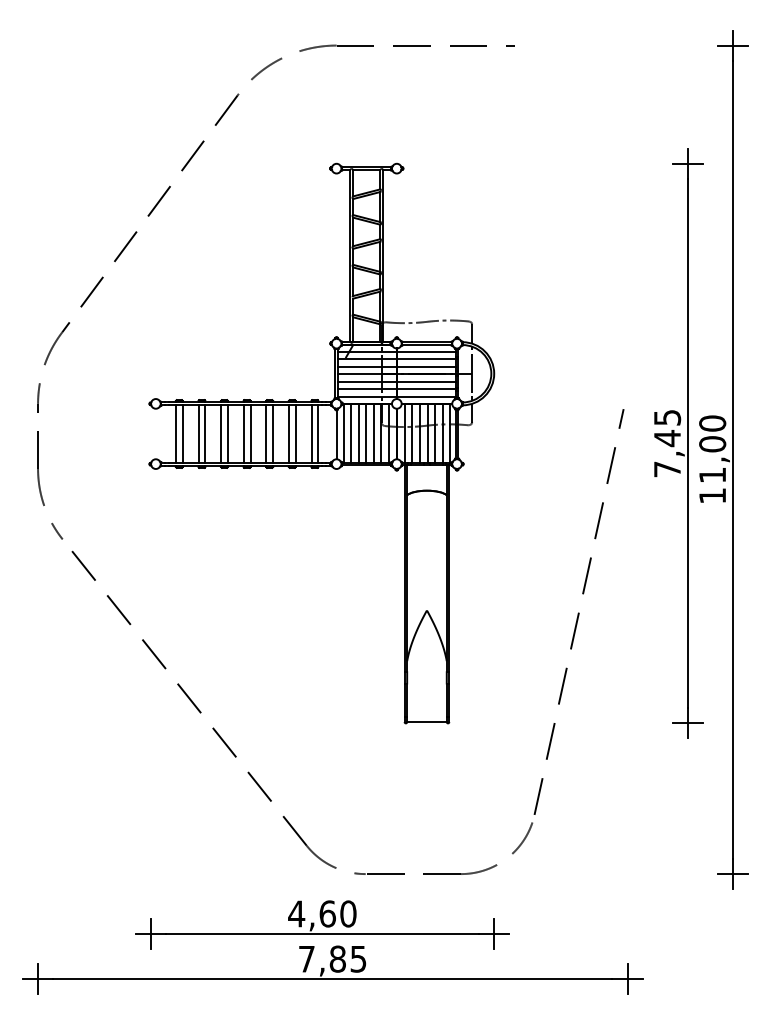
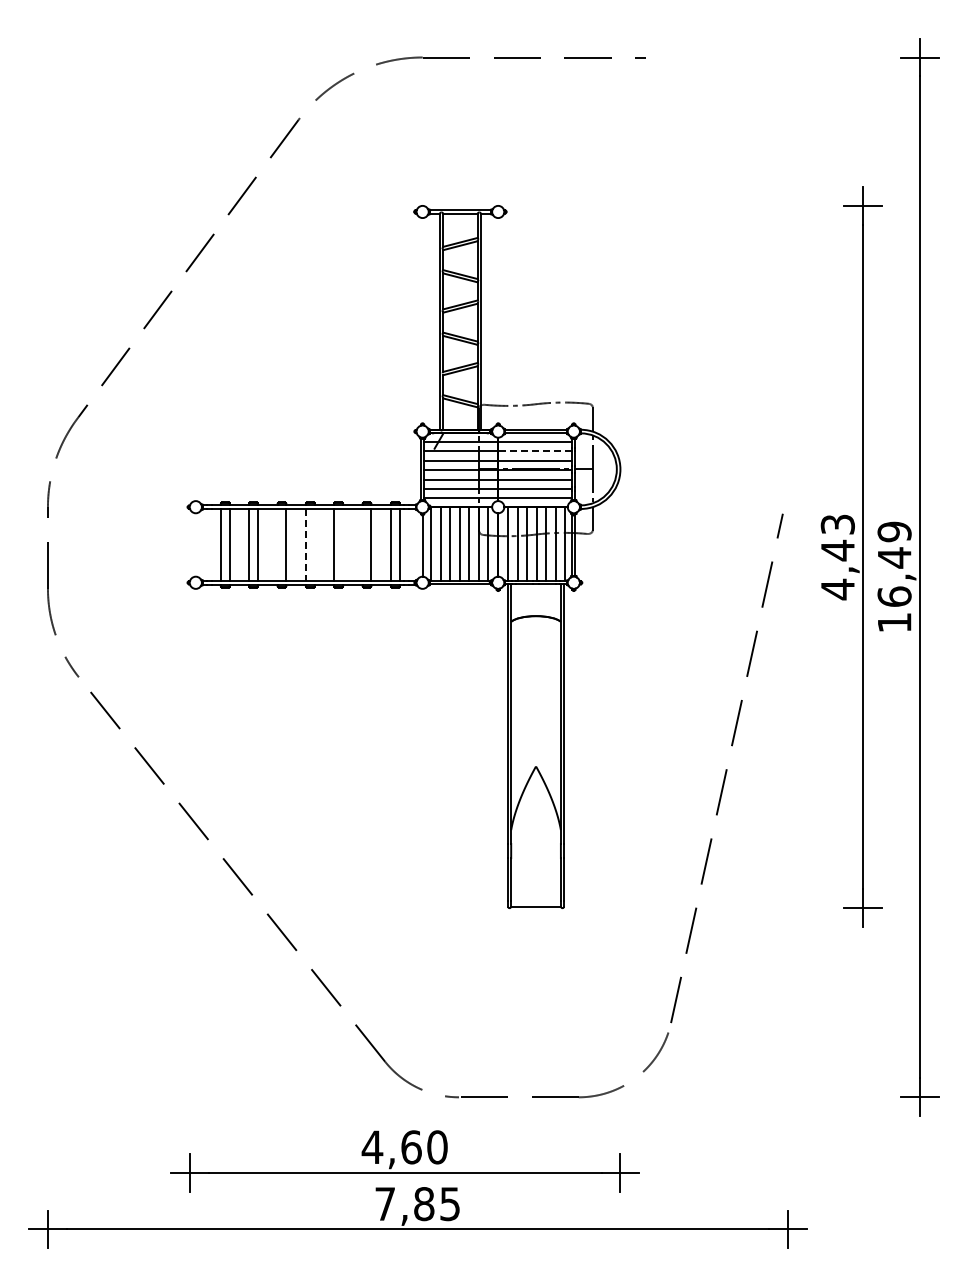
line: (426, 359) -> (535, 451), solid -> dashed
line: (220, 433) -> (277, 544), removed
line: (250, 433) -> (314, 544), removed
line: (272, 433) -> (342, 544), removed
line: (288, 433) -> (362, 544), removed
line: (244, 434) -> (306, 545), solid -> dashed
text: (667, 443) -> (837, 557), 7,45 -> 4,43
text: (712, 448) -> (894, 563), 11,00 -> 16,49

